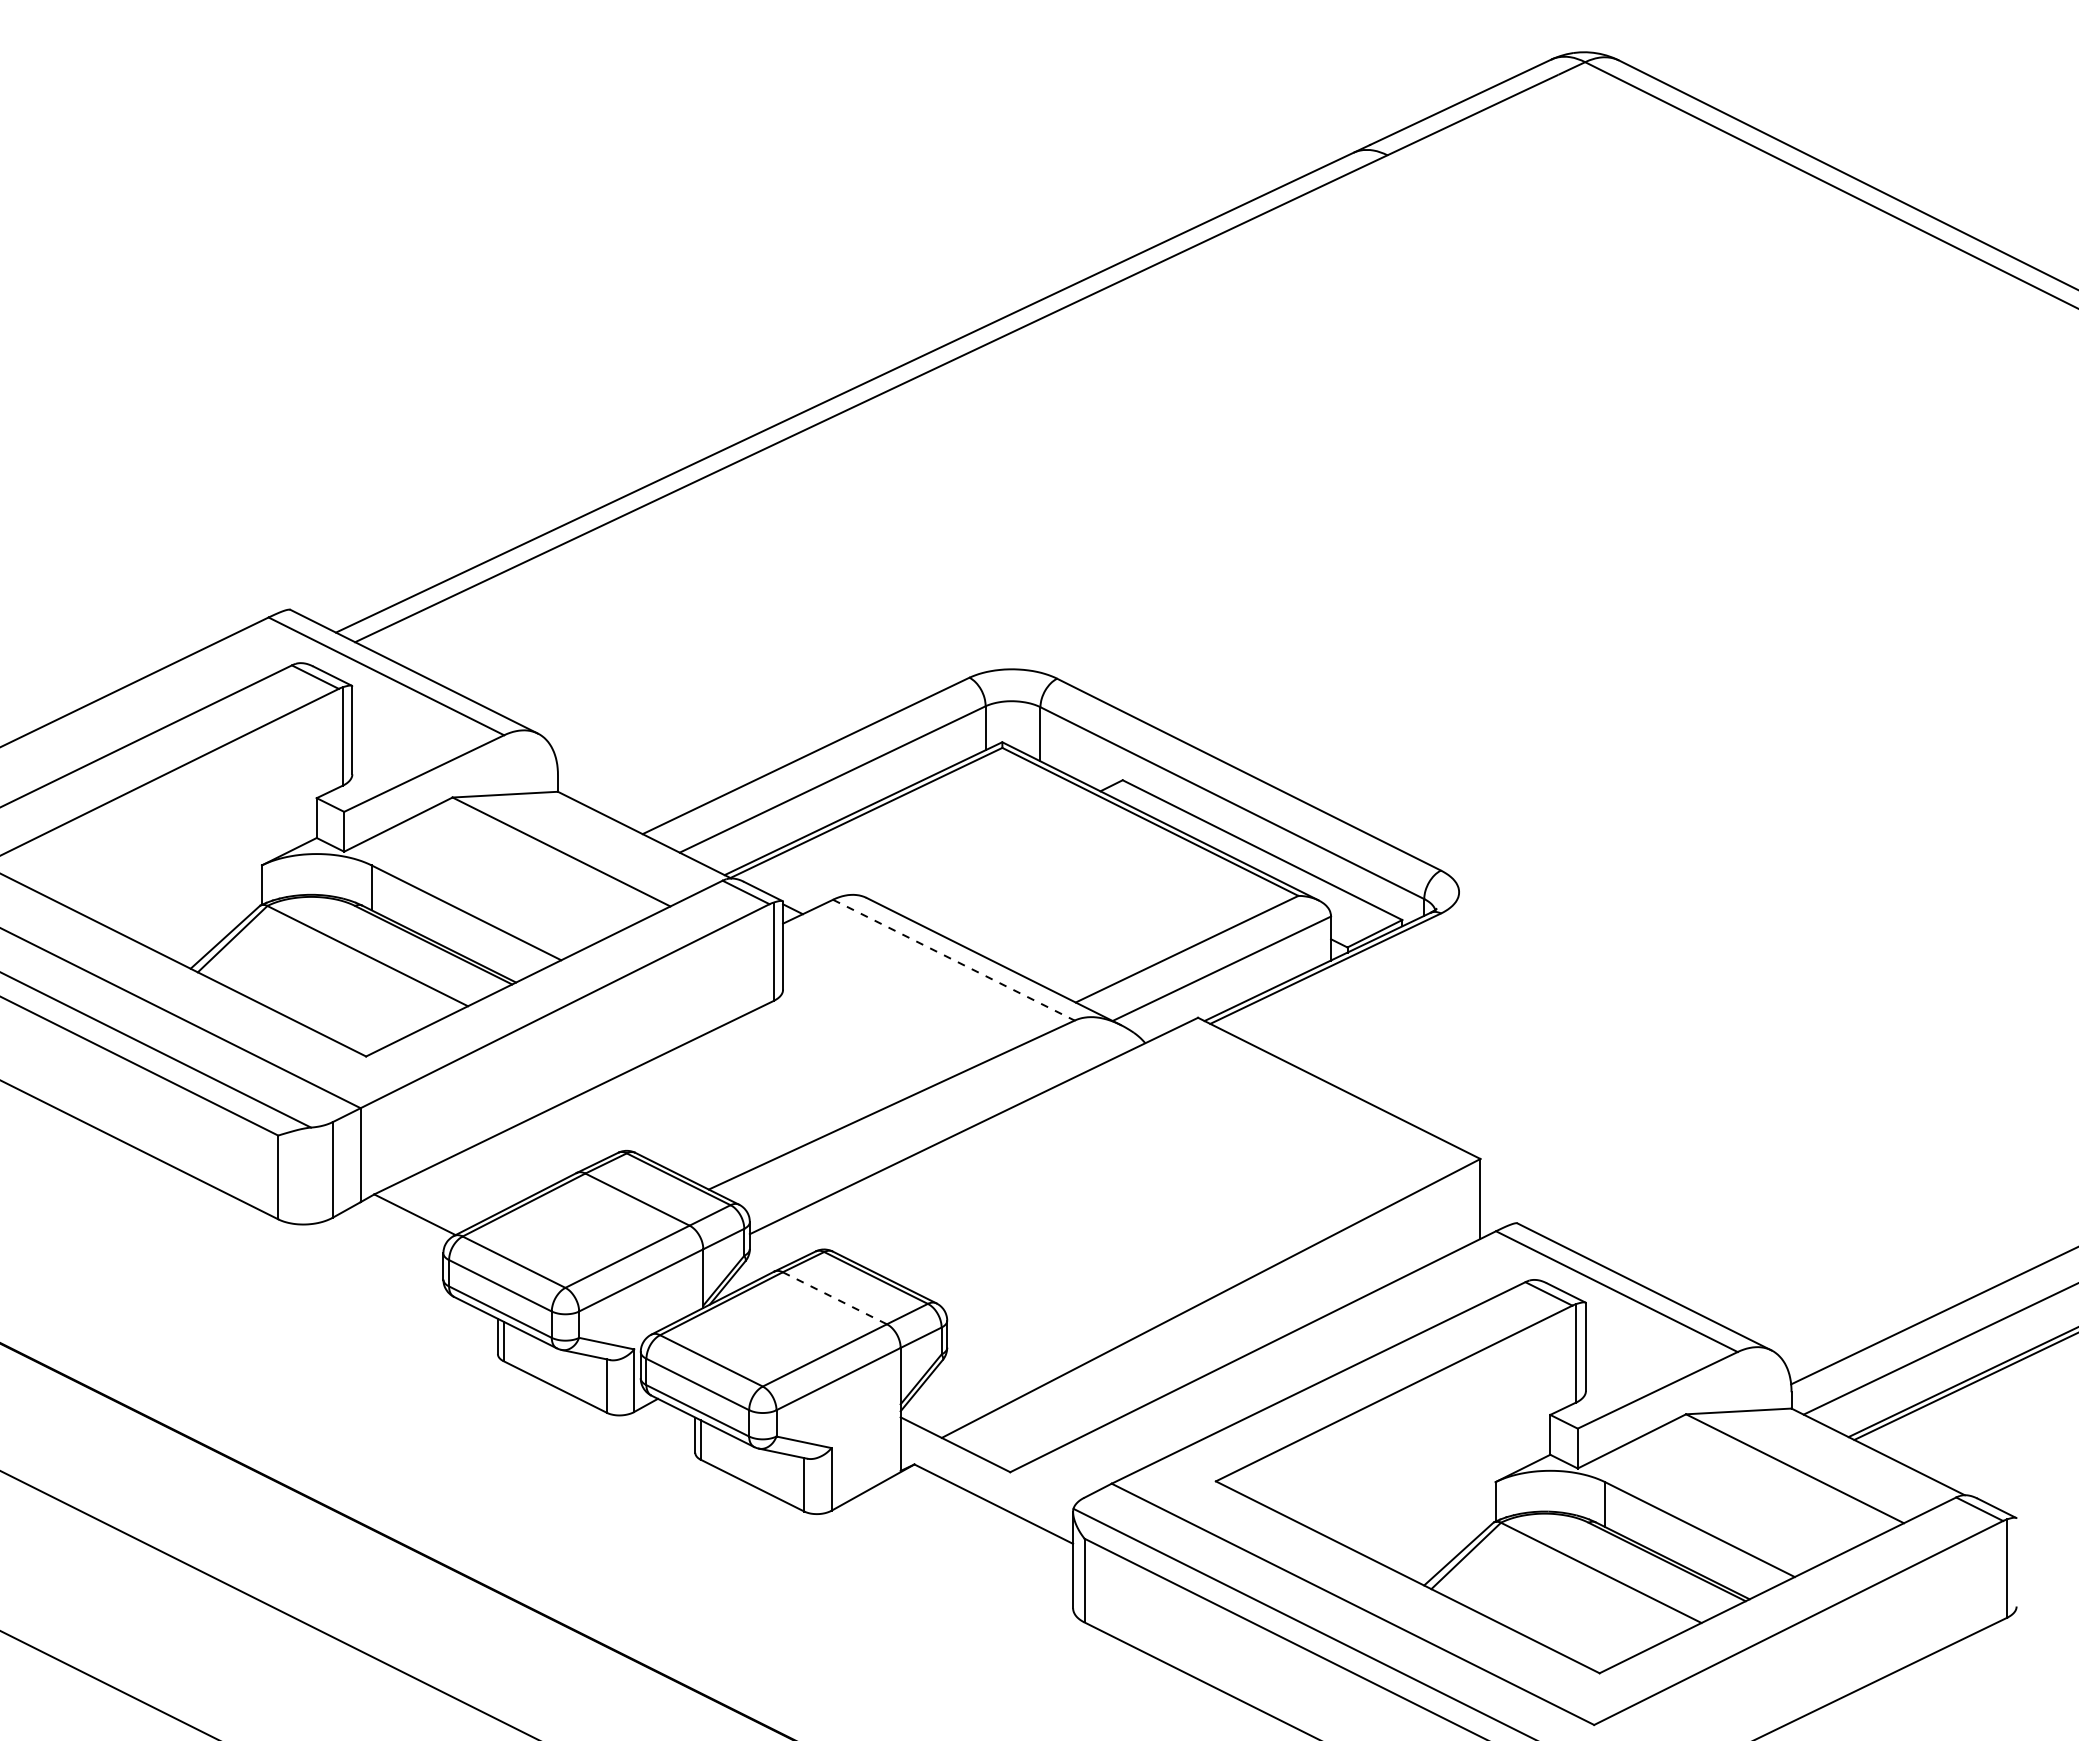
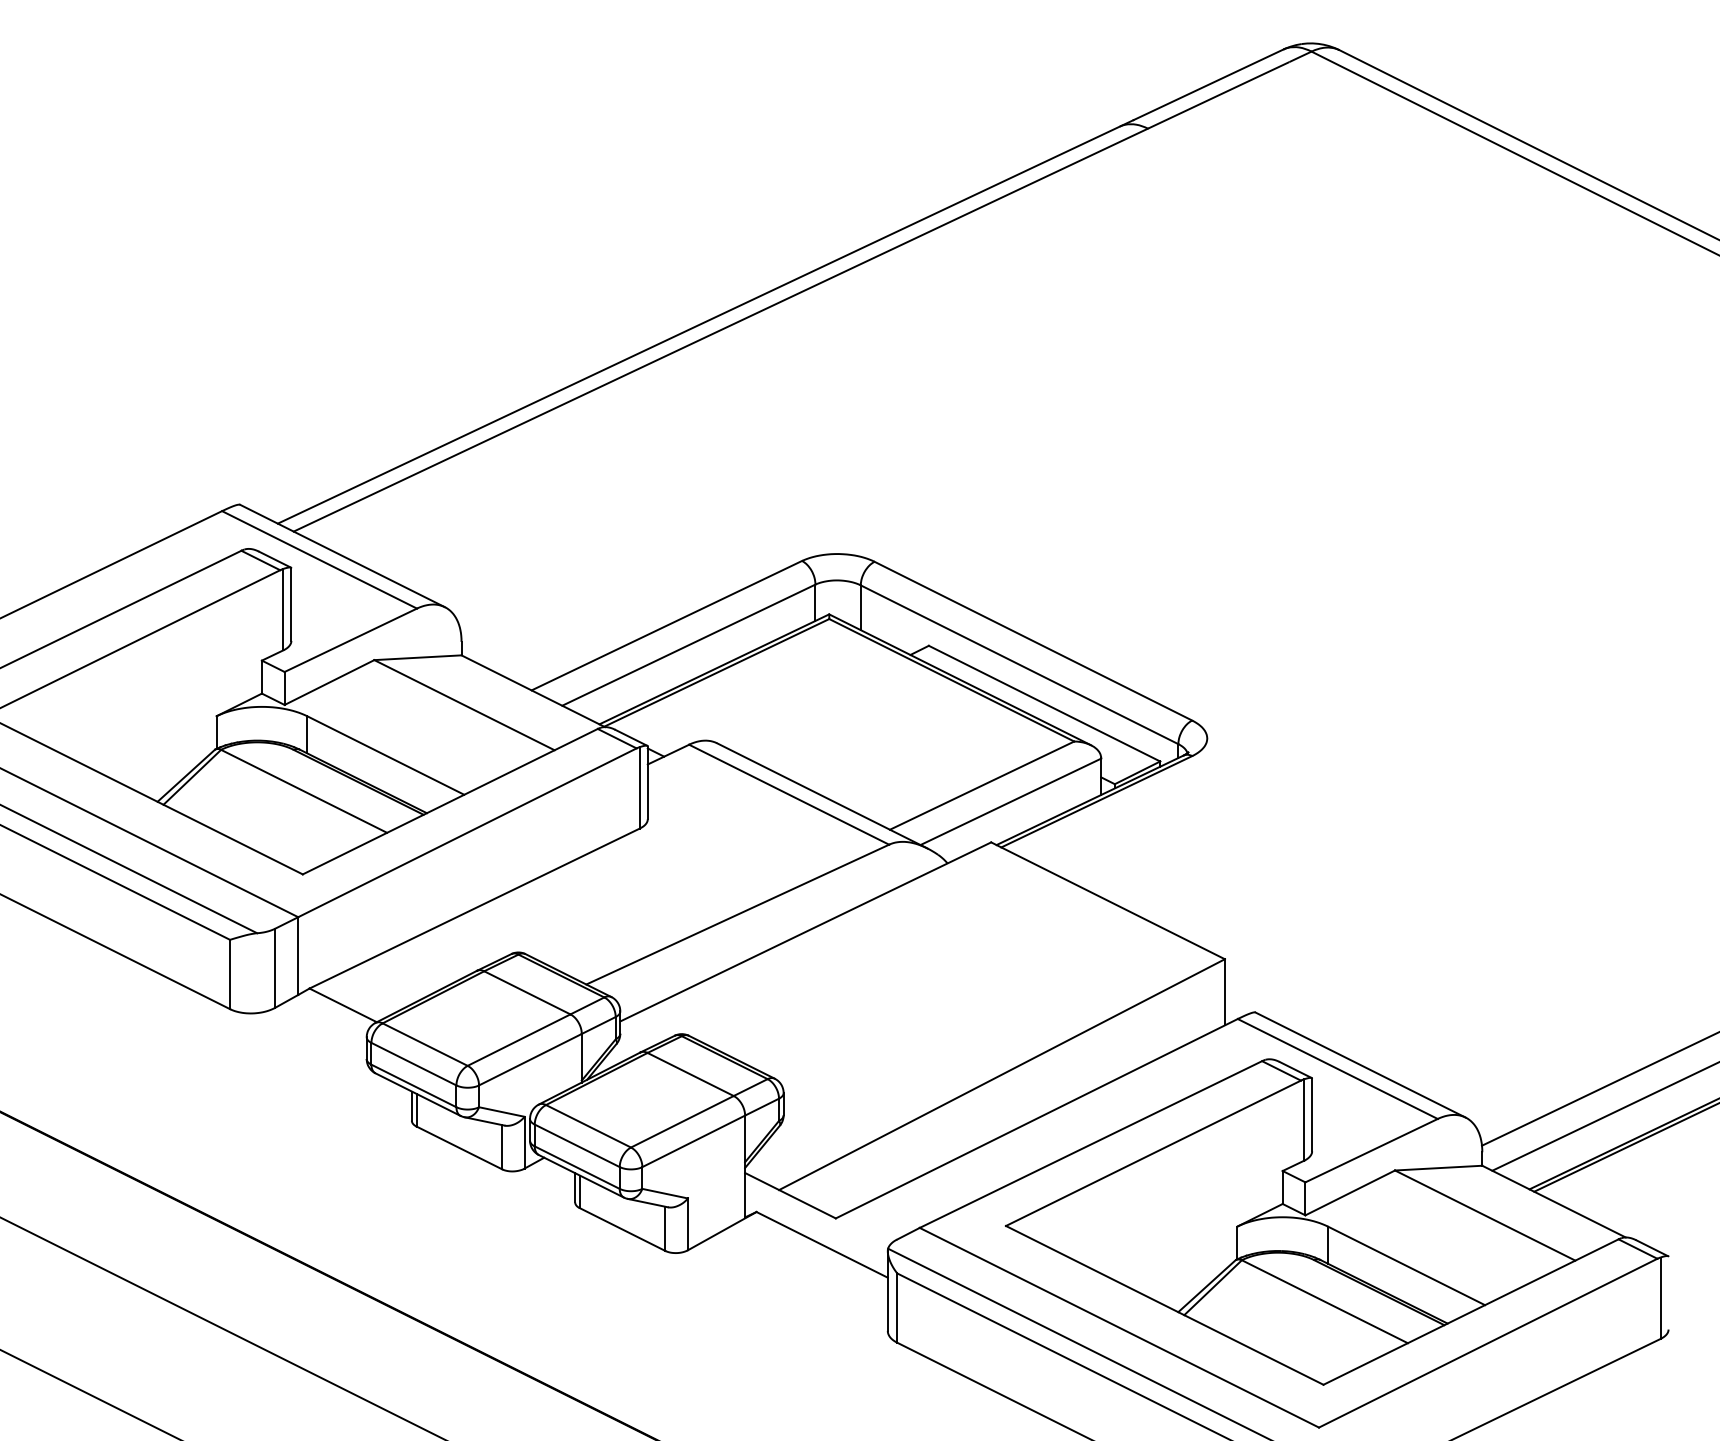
line: (954, 960) -> (789, 794), dashed -> solid
line: (835, 1298) -> (691, 1074), dashed -> solid

